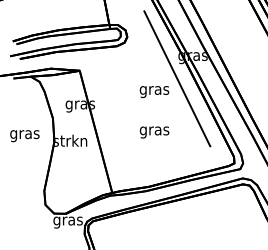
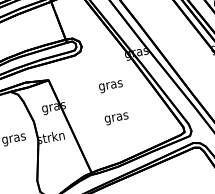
line: (177, 78) -> (127, 72), removed

